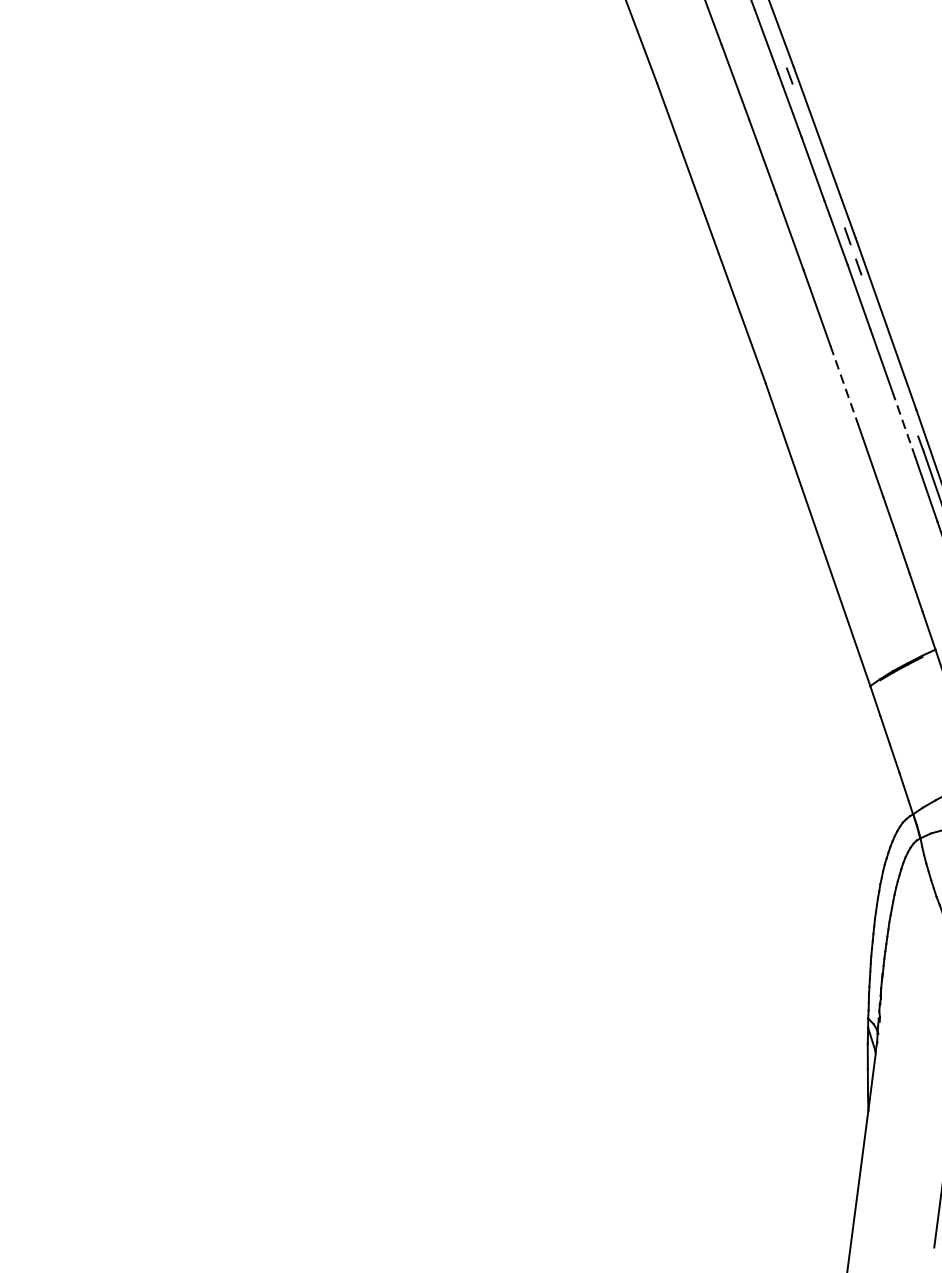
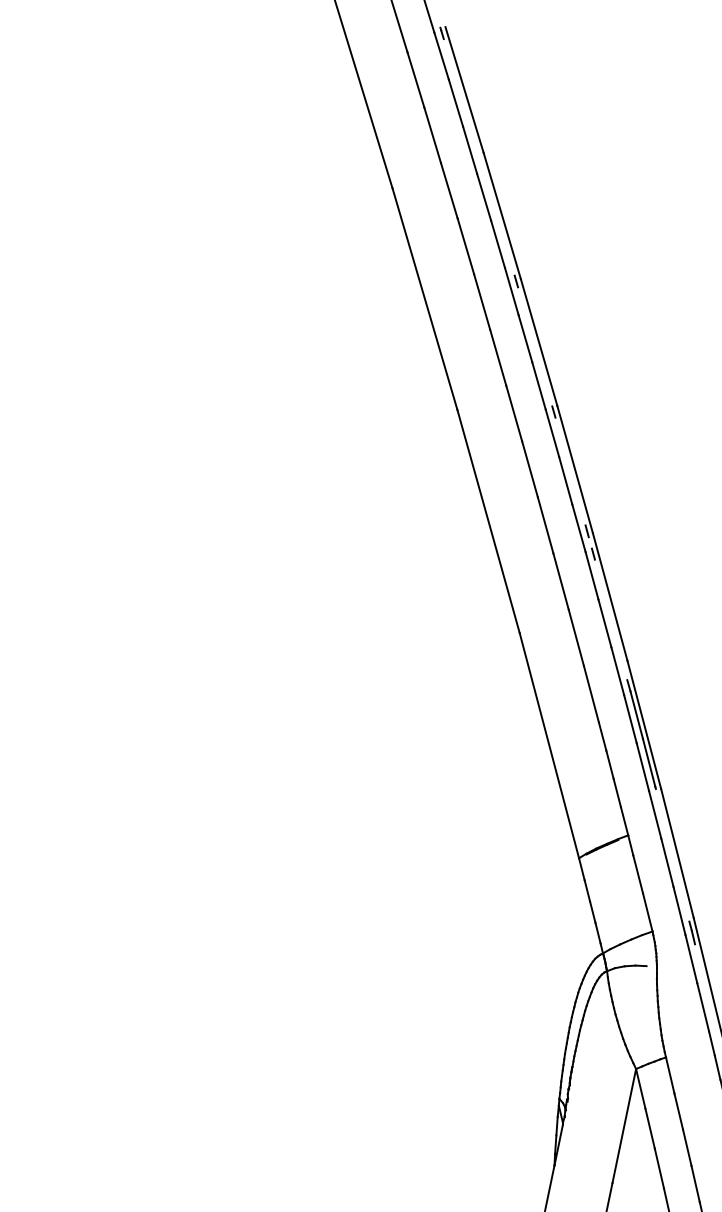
line: (844, 384) -> (576, 638), dashed -> solid
line: (903, 425) -> (617, 671), dashed -> solid

